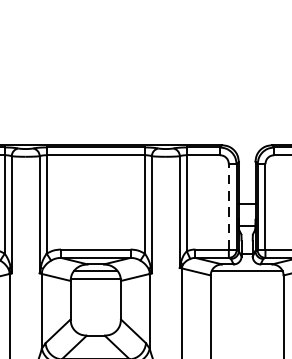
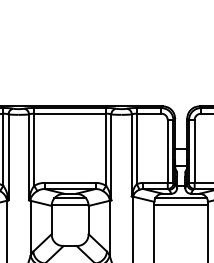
line: (228, 206) -> (167, 151), dashed -> solid
line: (246, 279) -> (180, 204), added

